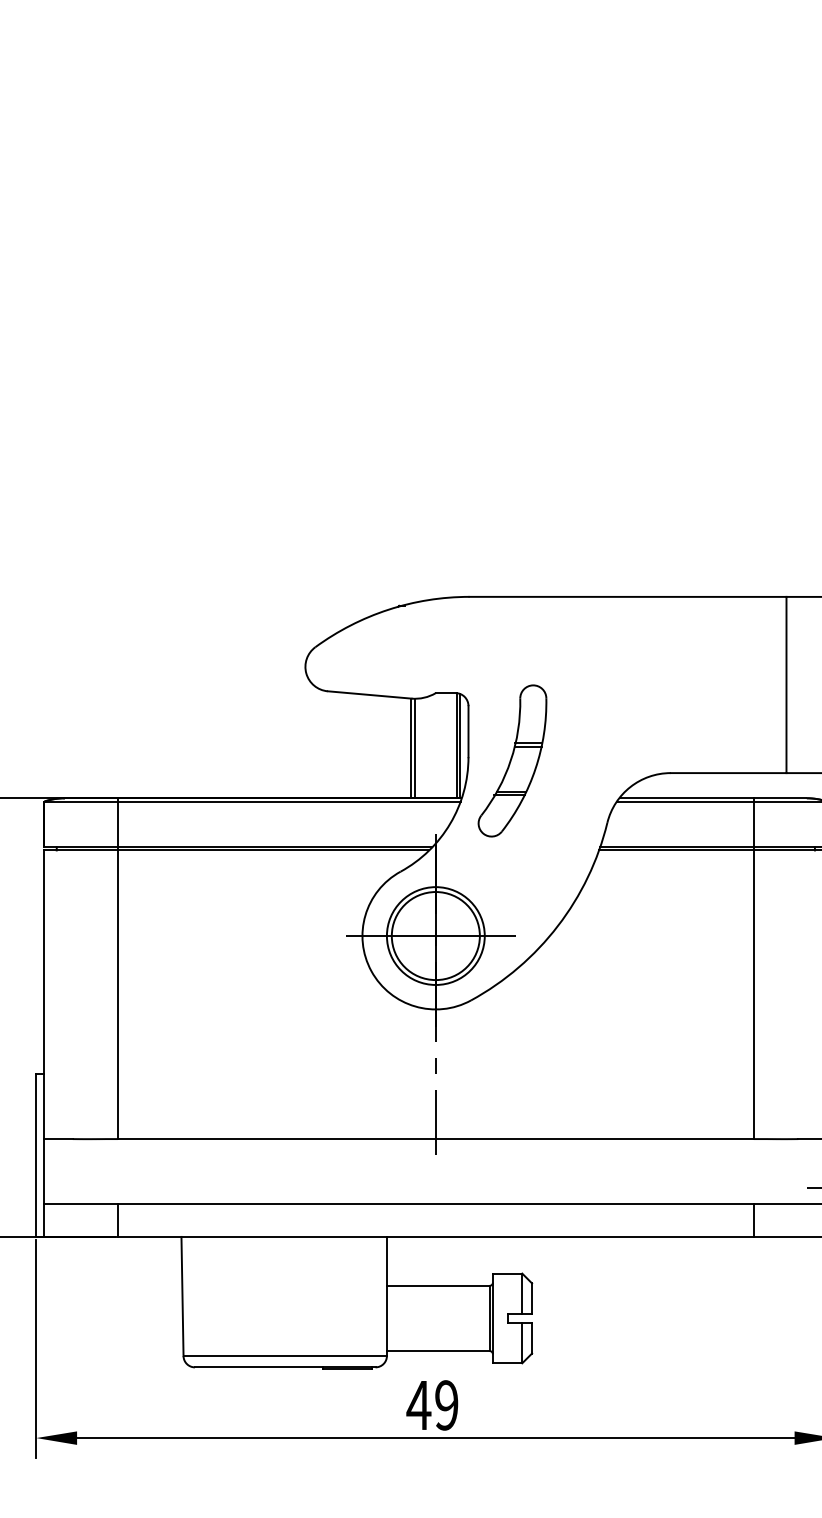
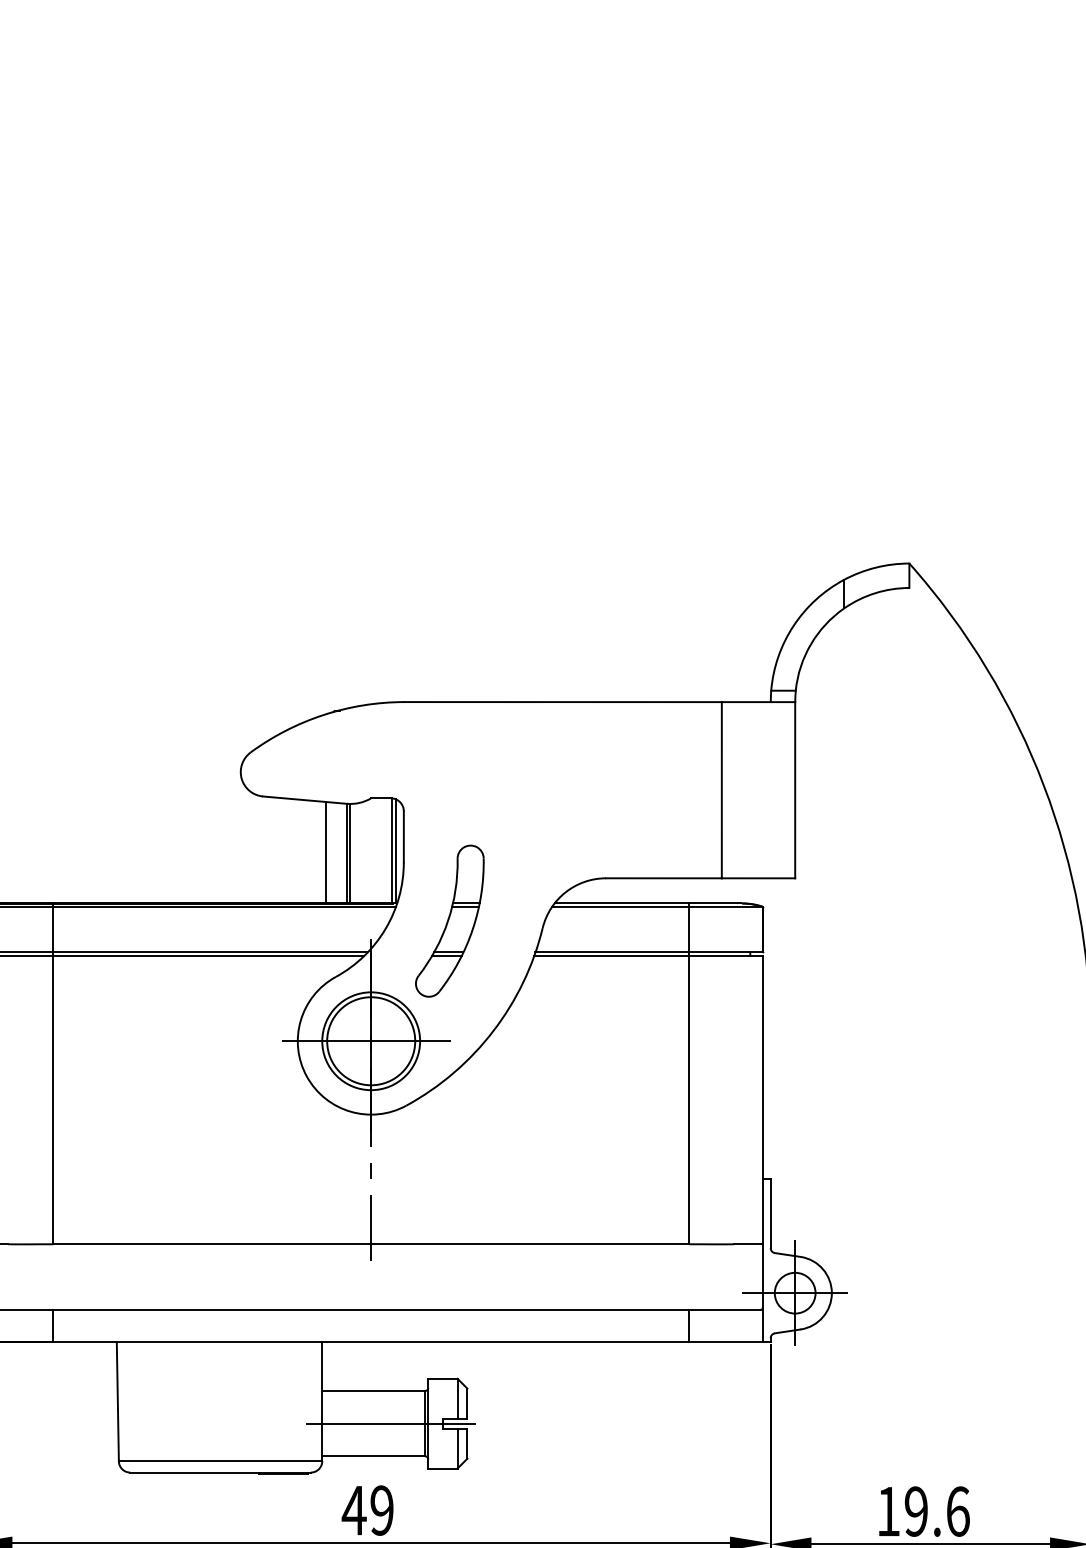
line: (391, 747) -> (326, 852), added
part: (512, 760) -> (449, 920), moved
line: (455, 1318) -> (390, 1423), added

